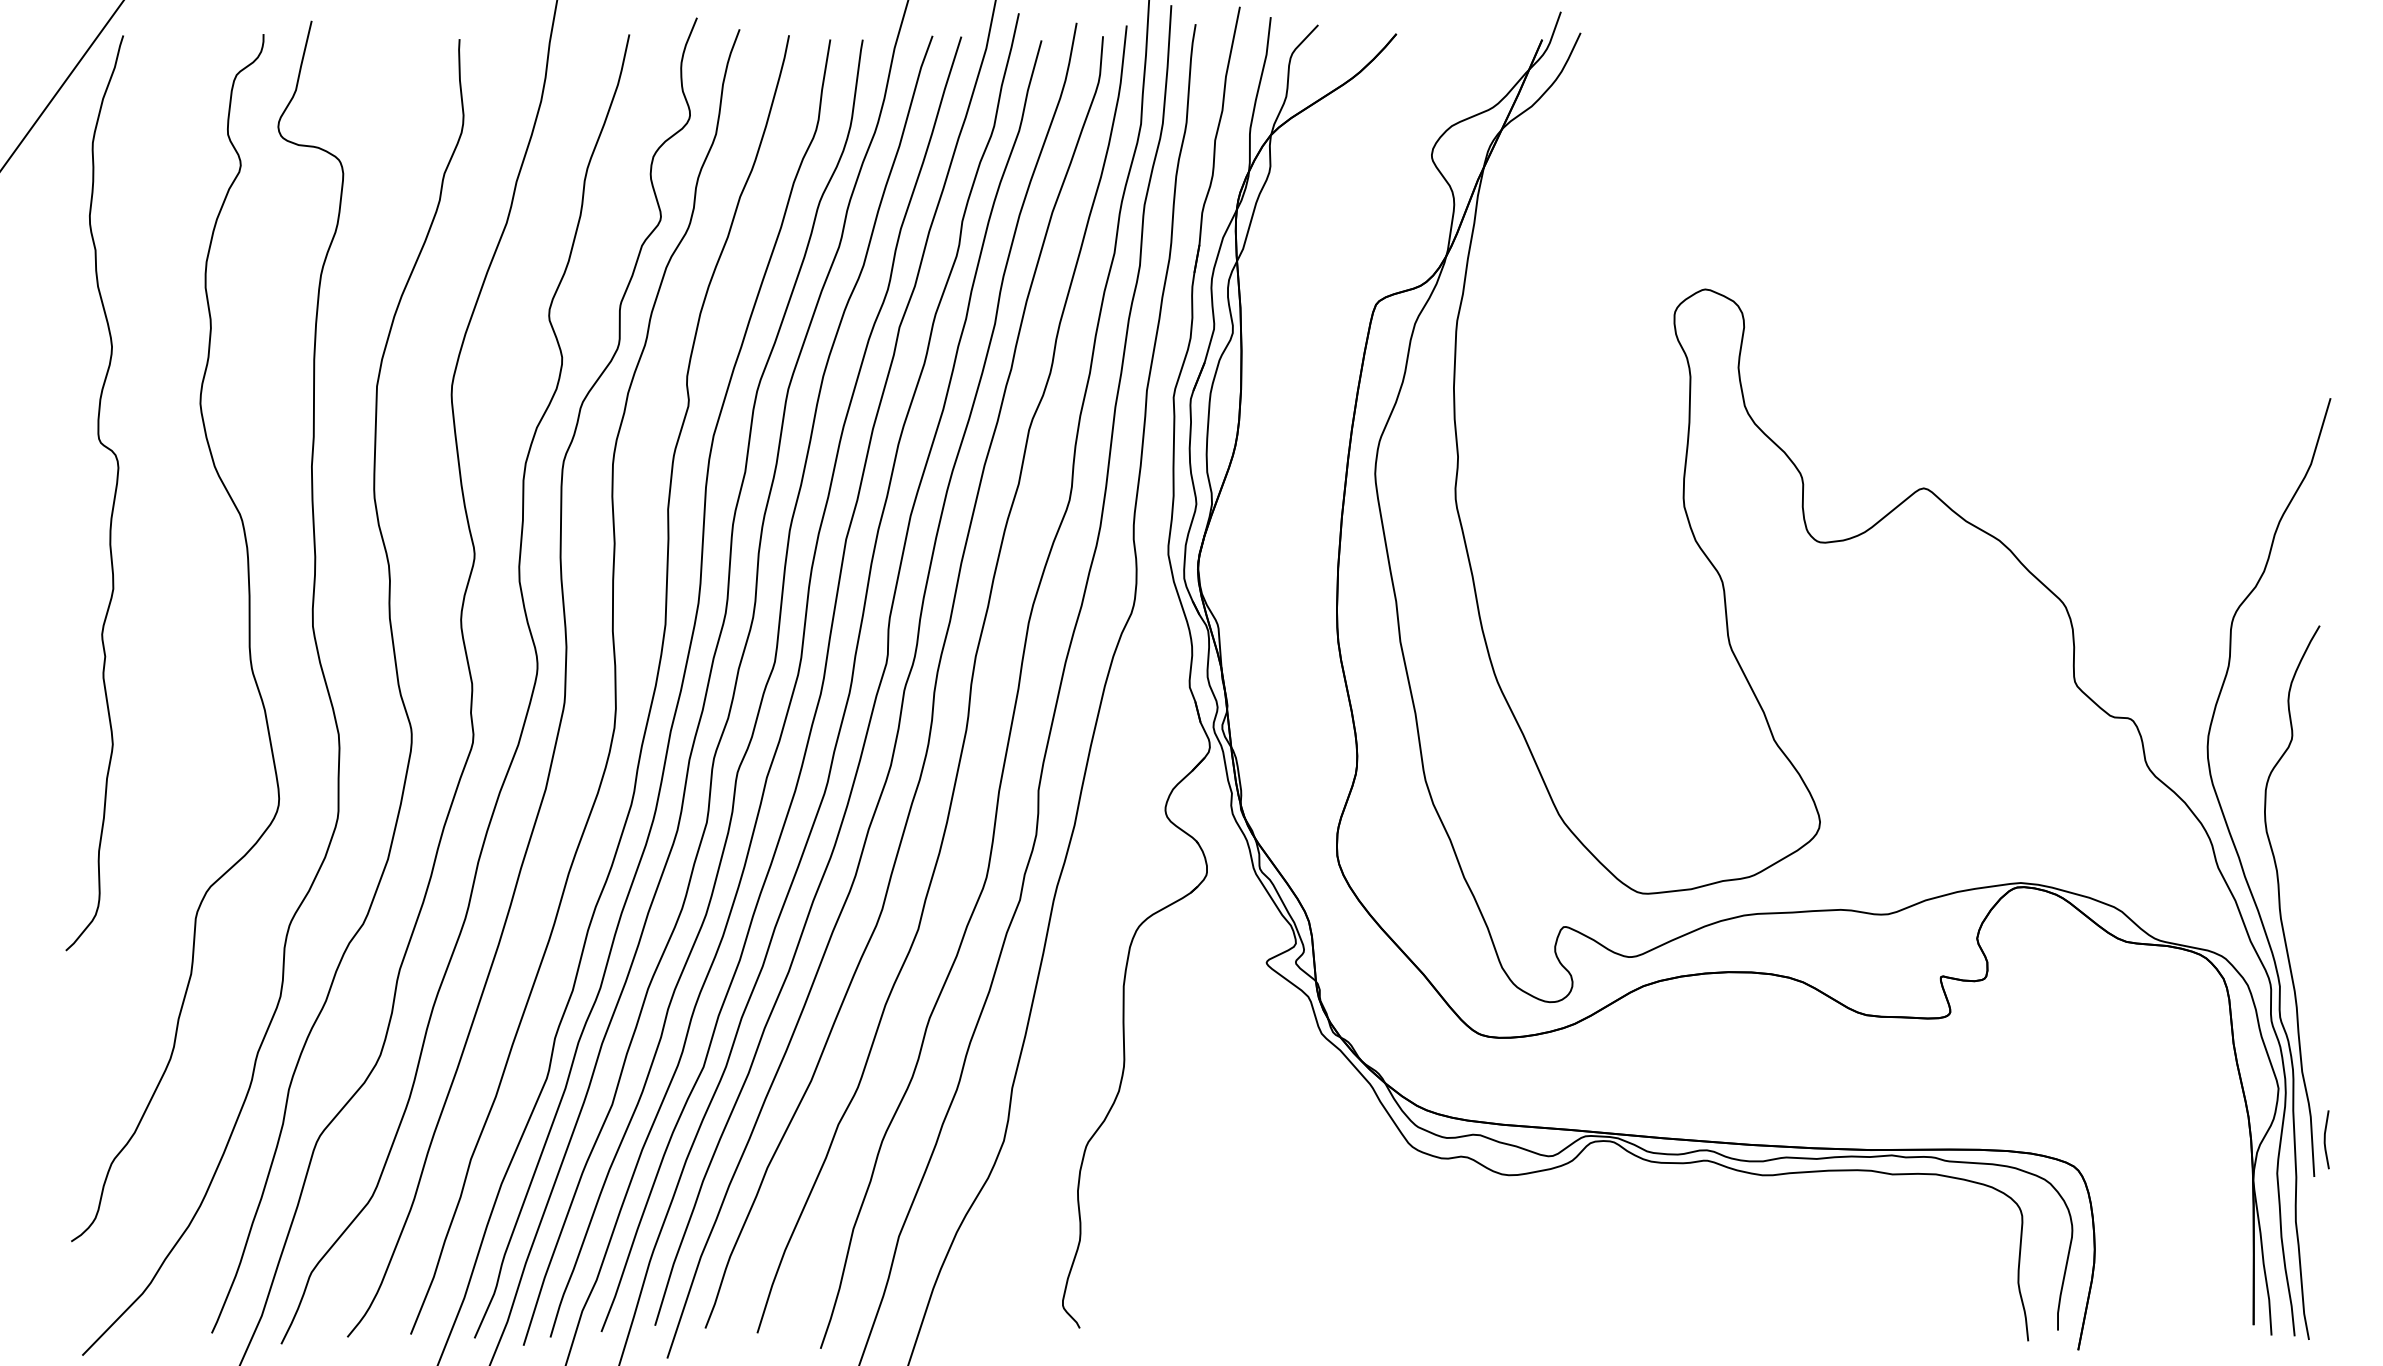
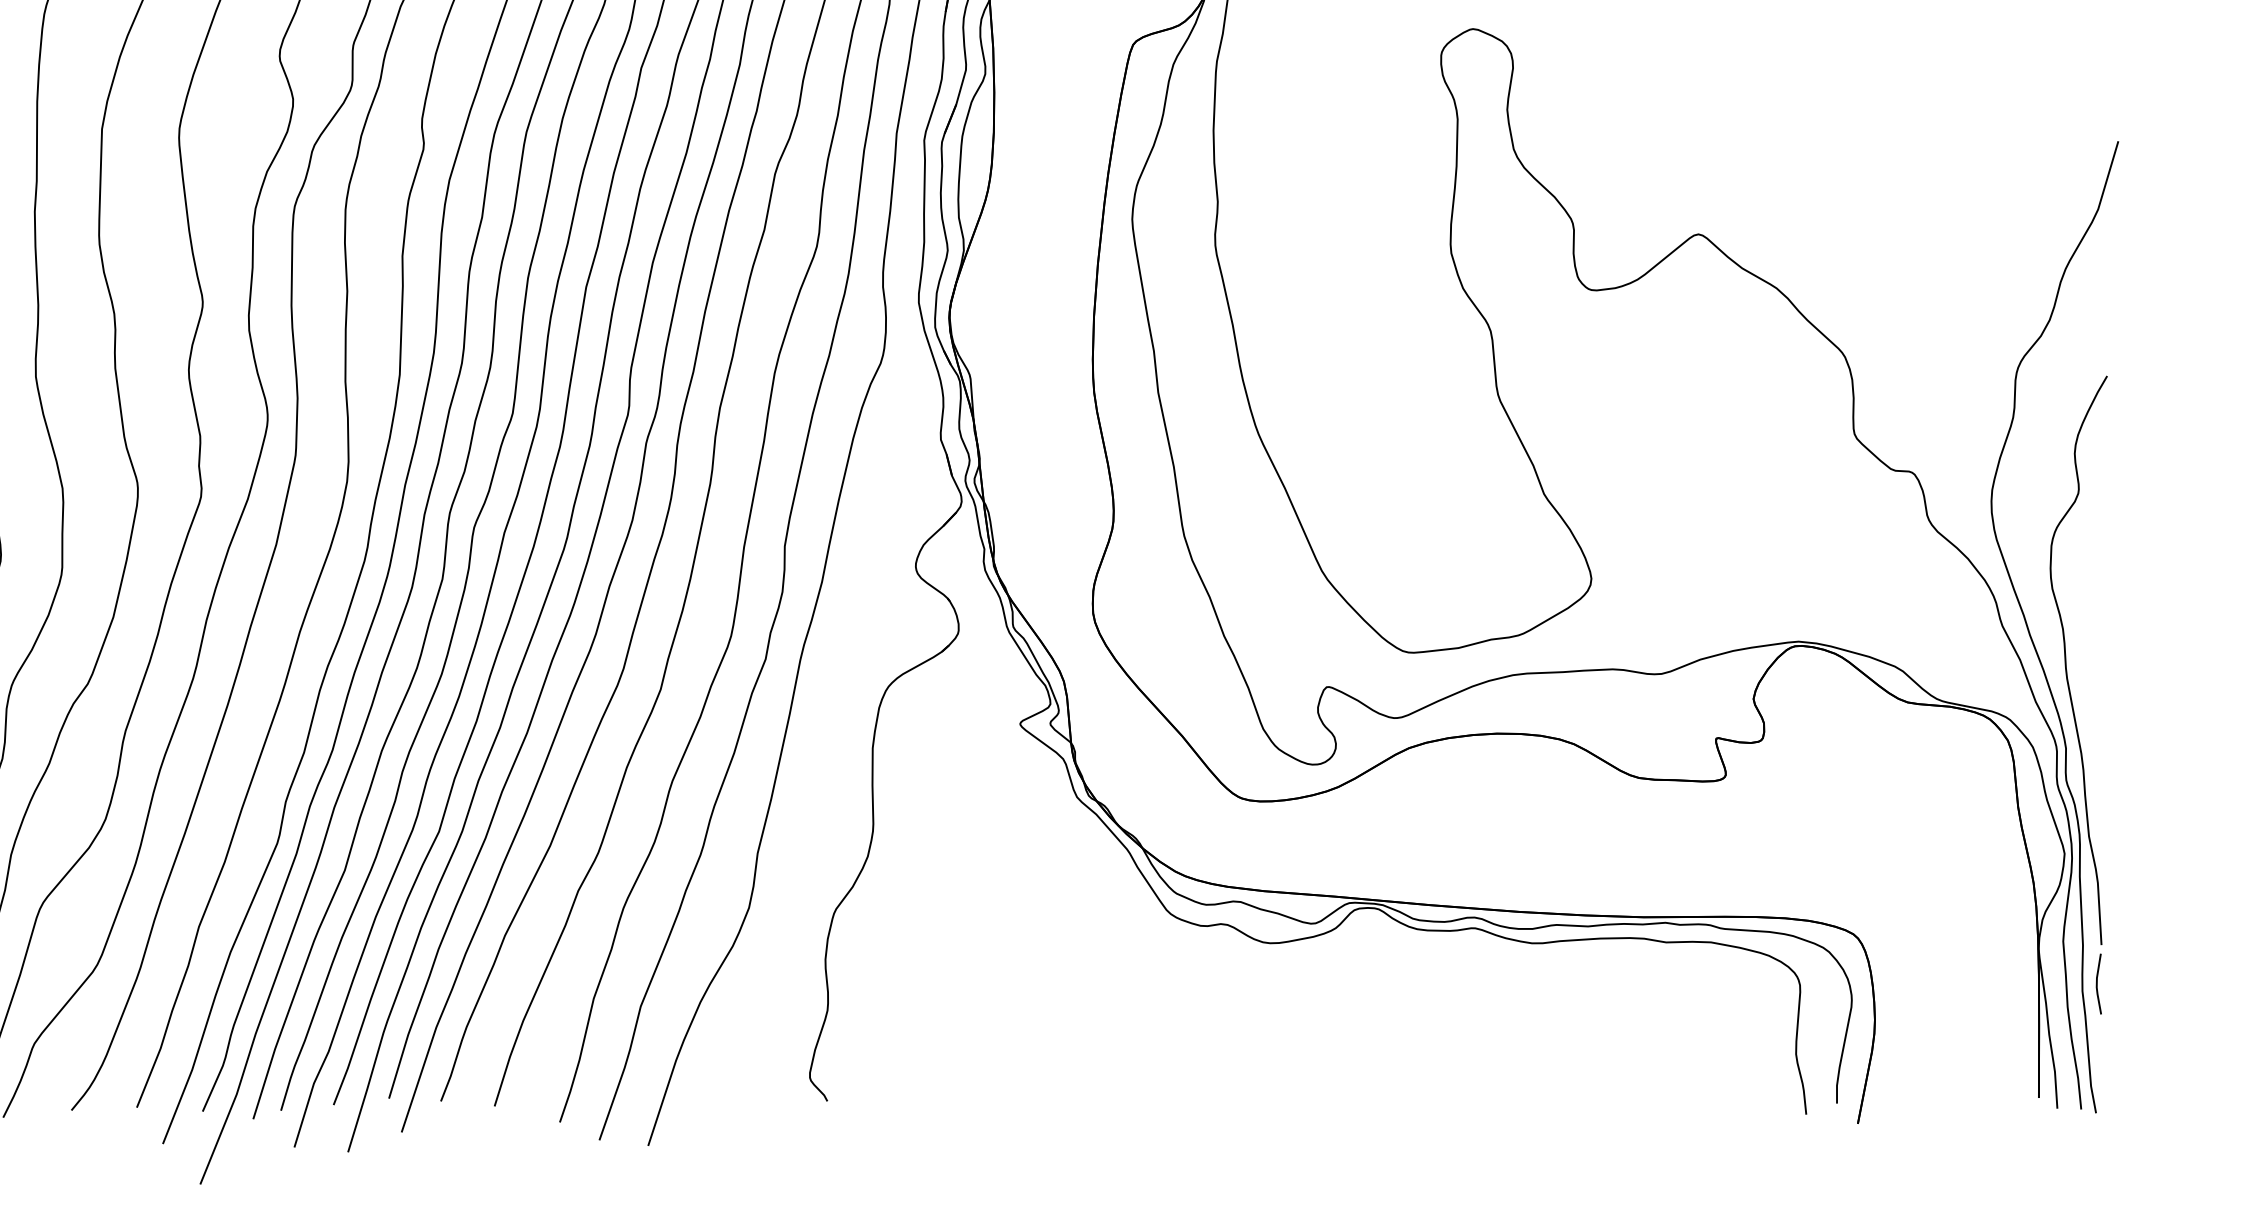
line: (2325, 1139) -> (2097, 983), moved

